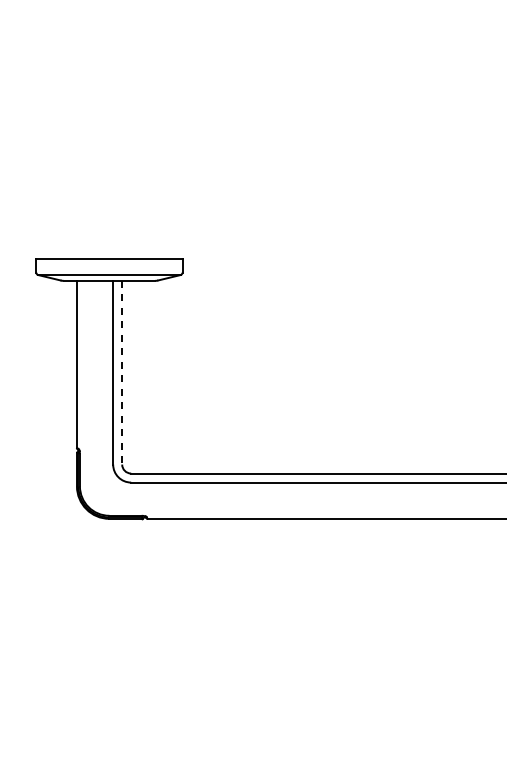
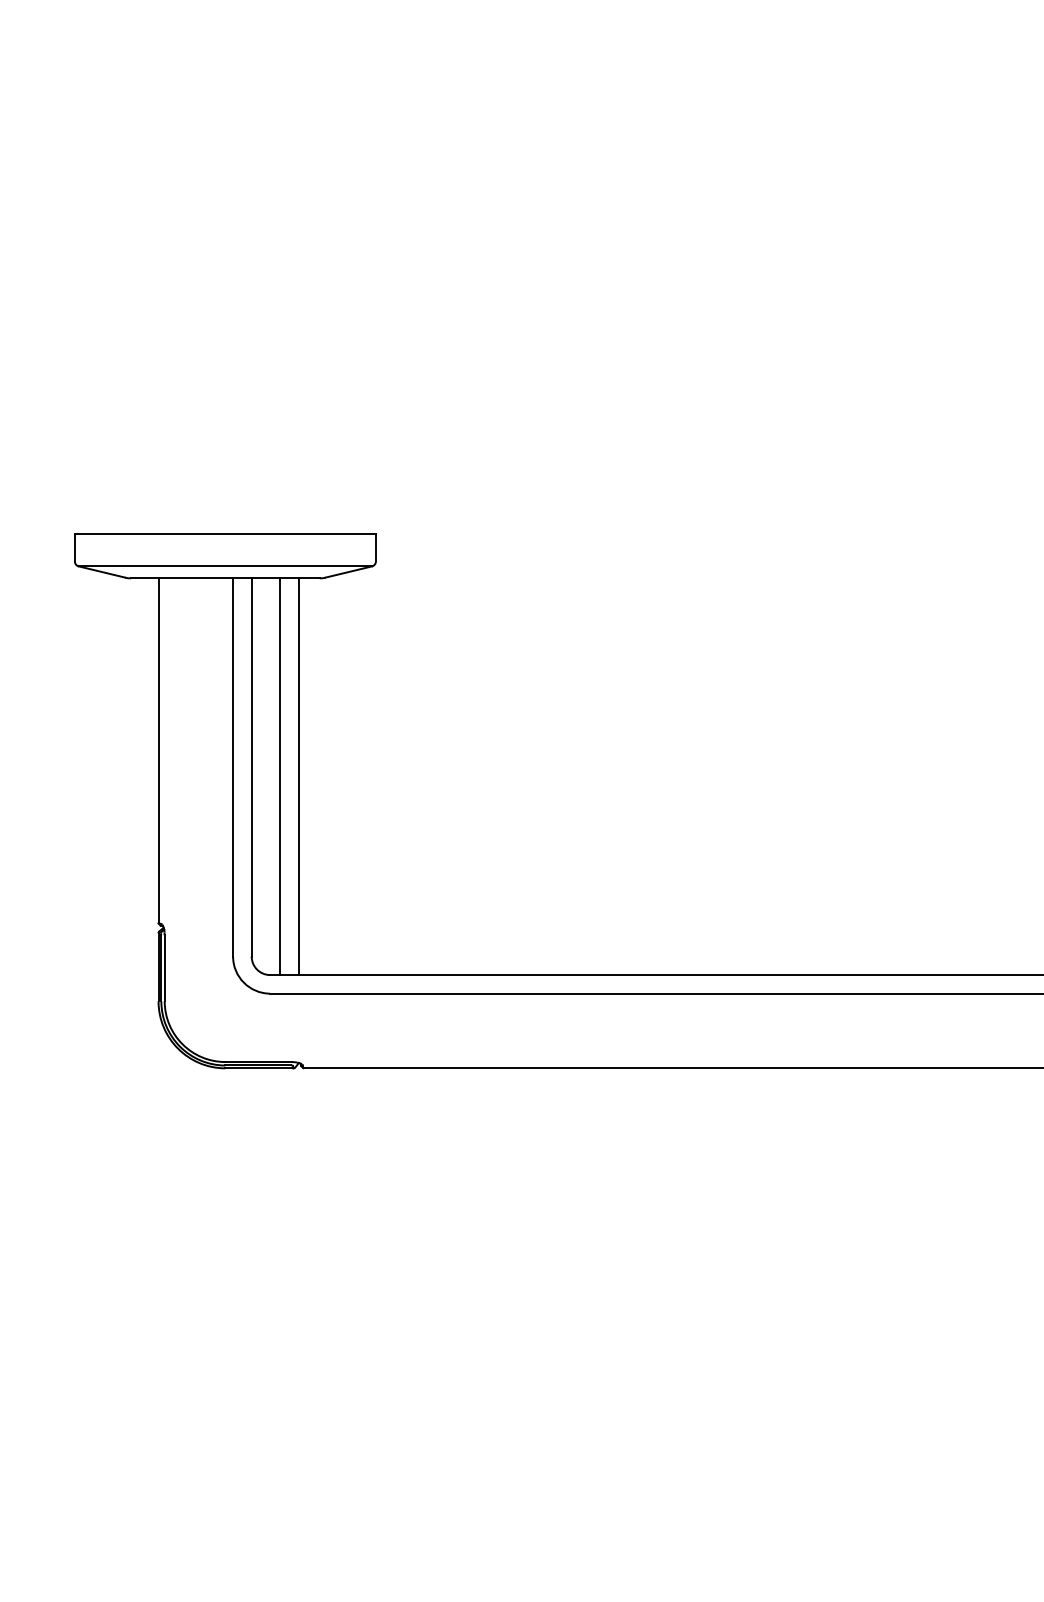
line: (122, 372) -> (252, 767), dashed -> solid
line: (136, 376) -> (281, 775), added
line: (144, 376) -> (297, 775), added

